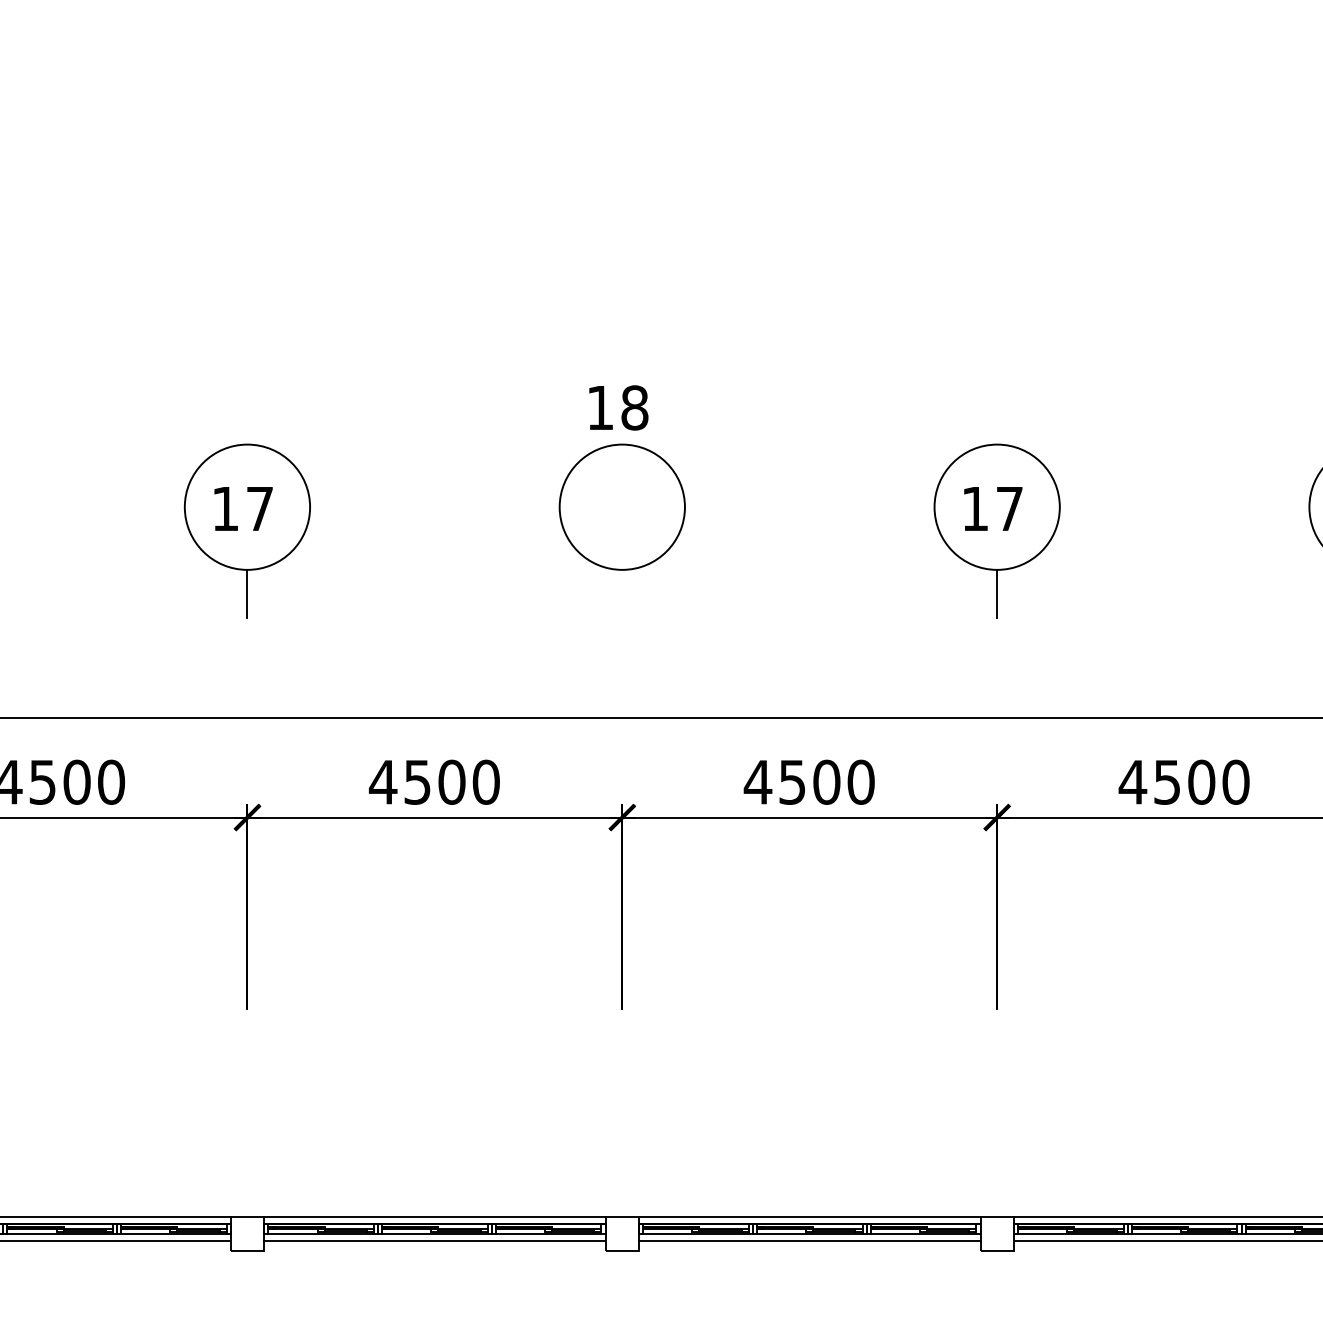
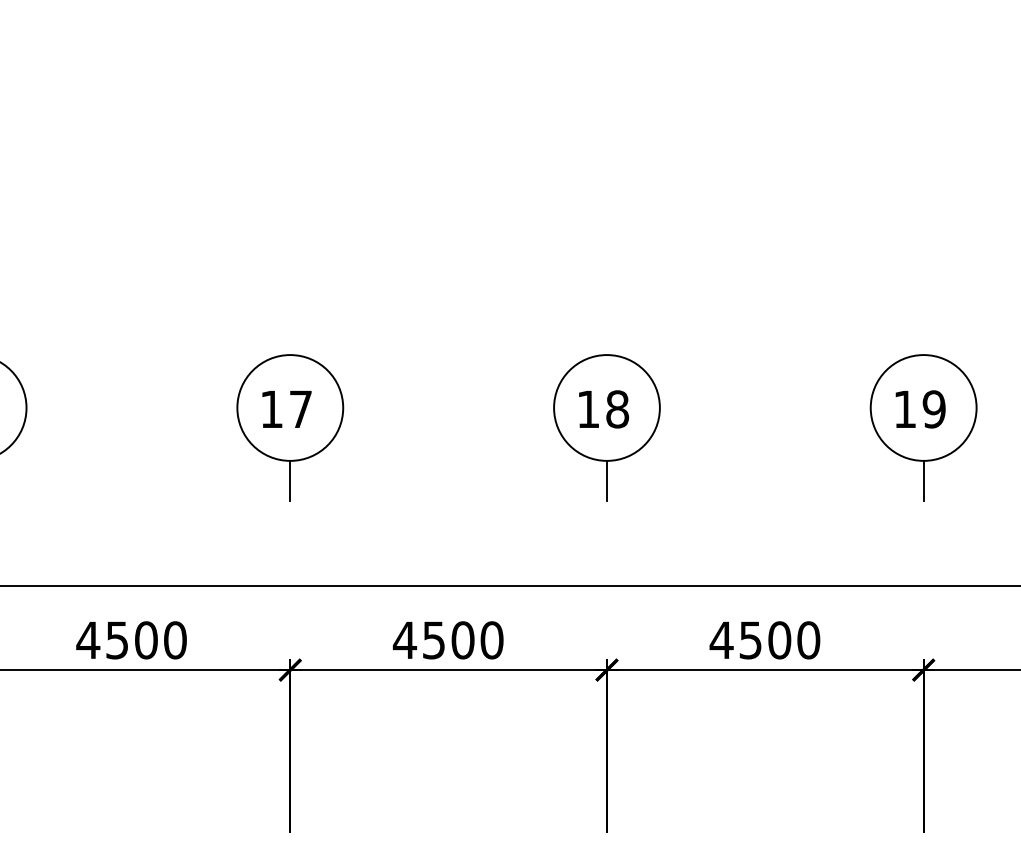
text: (618, 407) -> (603, 409), moved
text: (1009, 508) -> (934, 409), 17 -> 19
line: (622, 593) -> (607, 480), added

